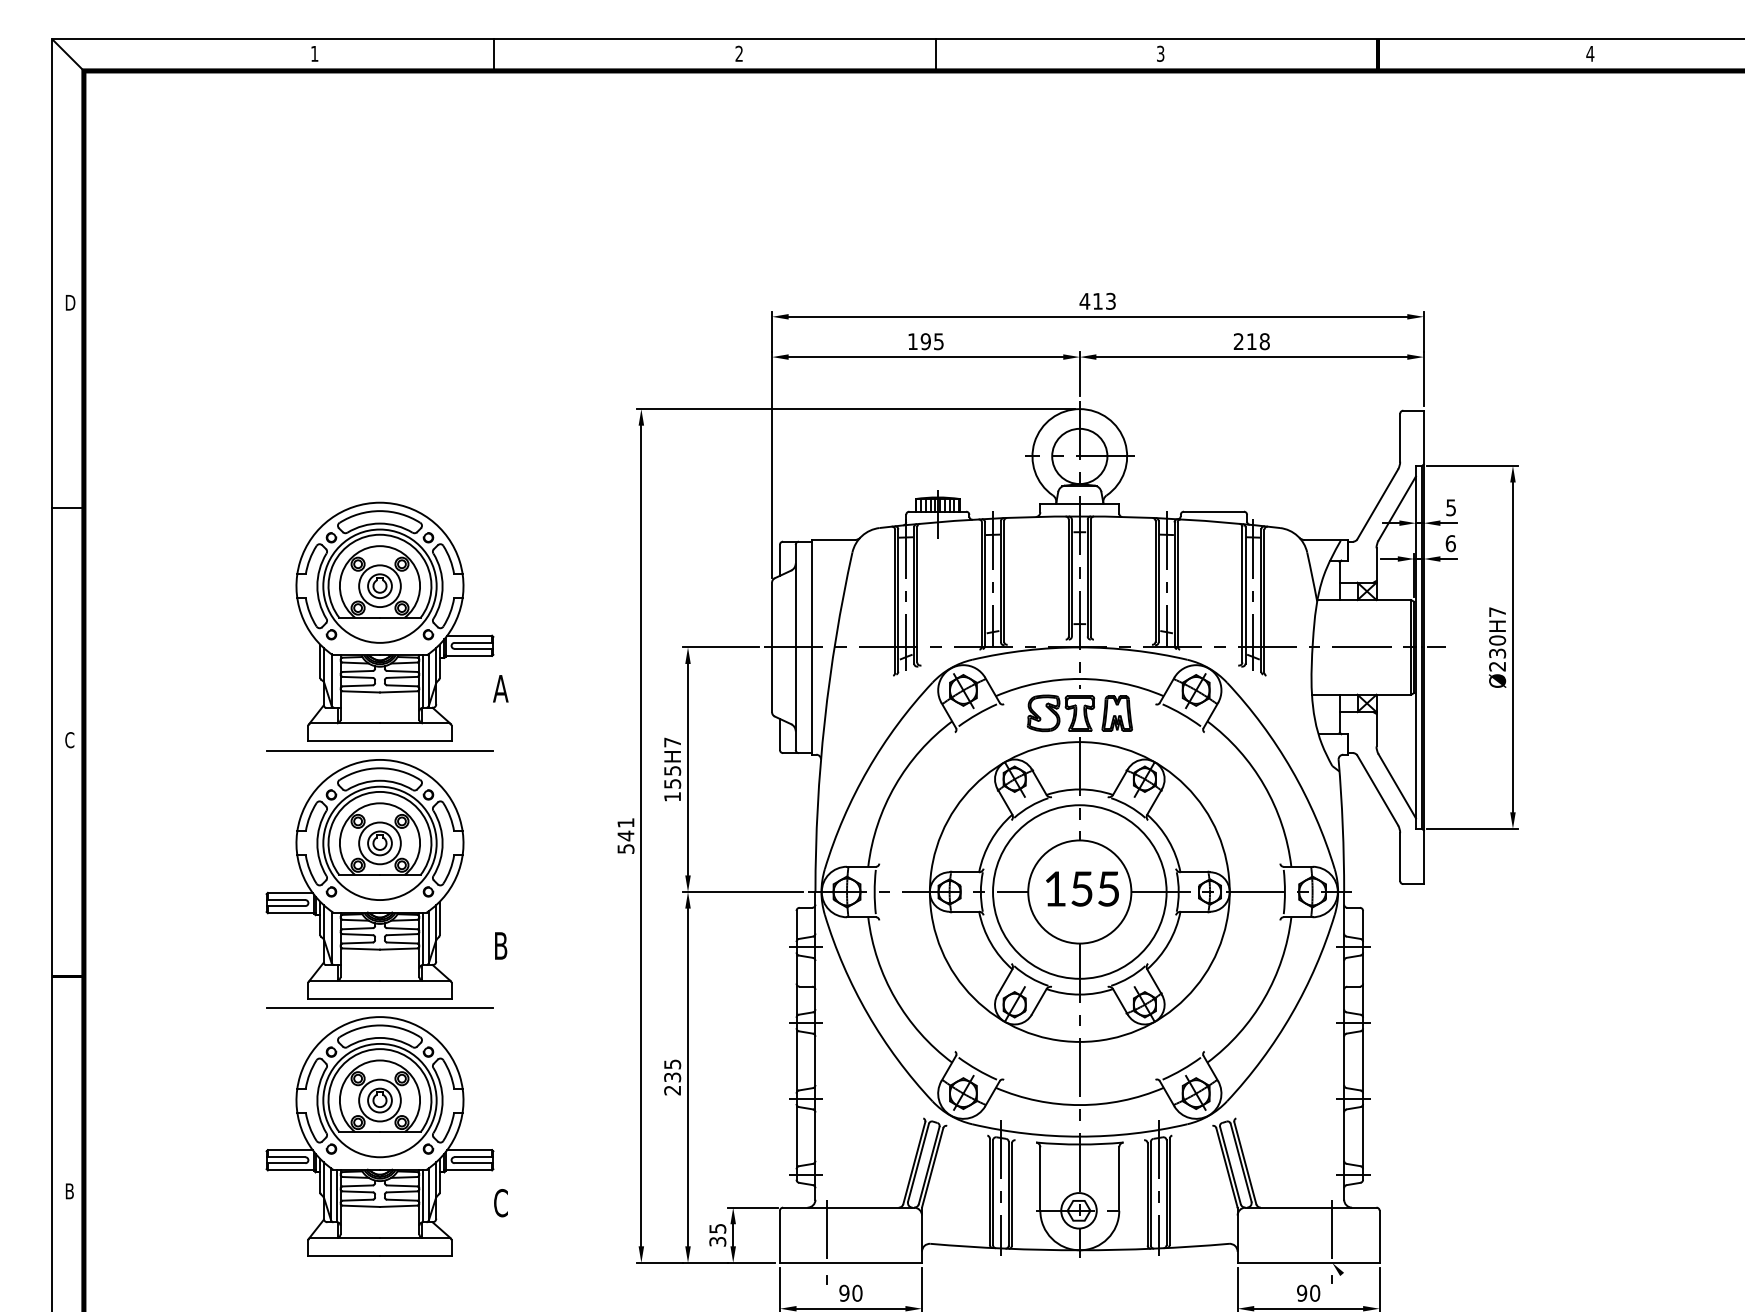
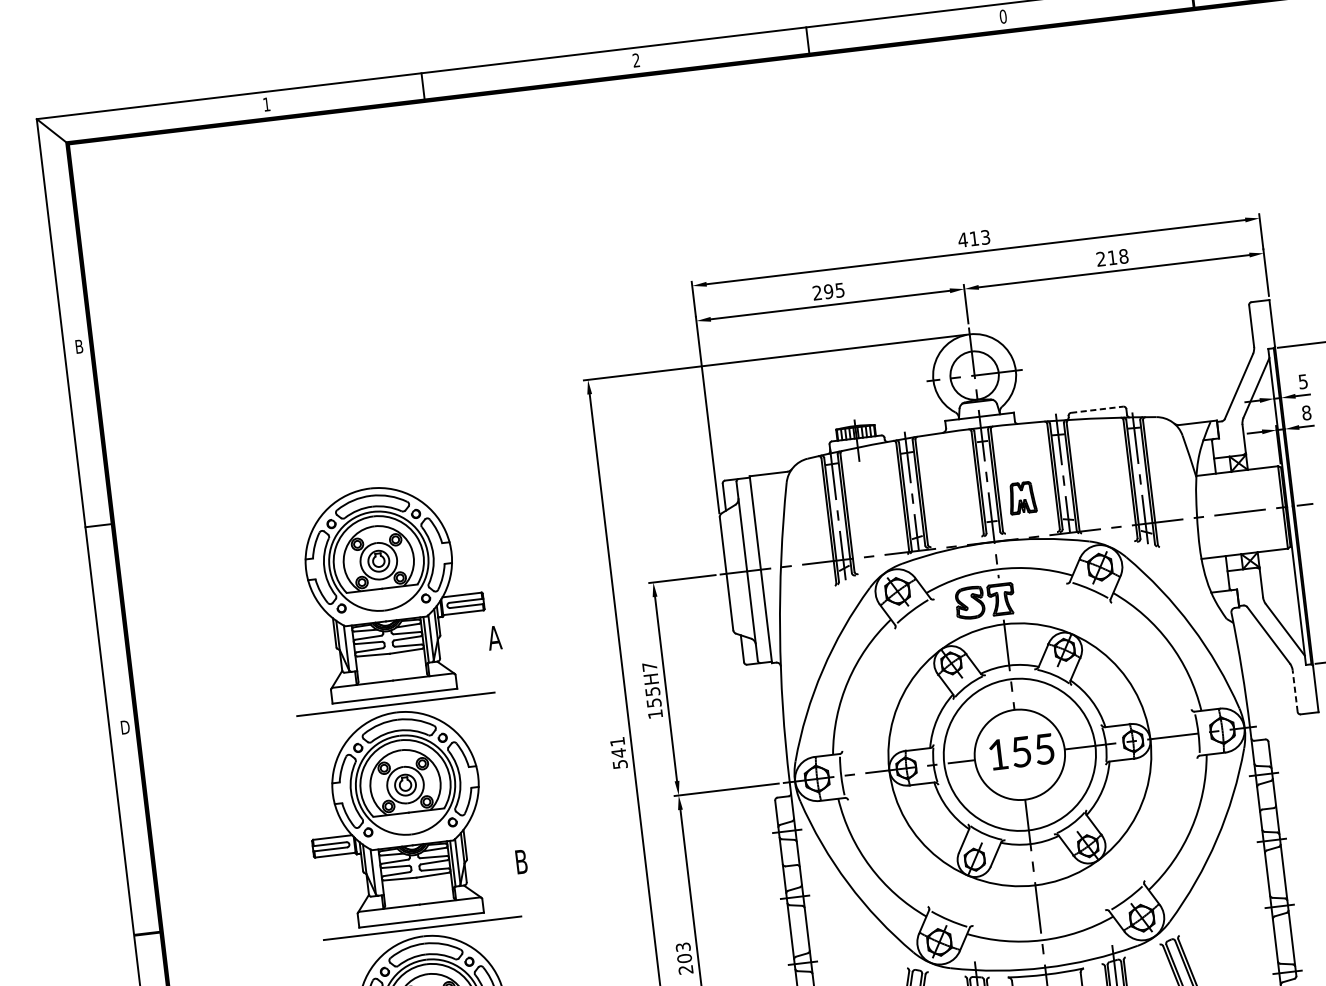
text: (1160, 53) -> (1003, 16), 3 -> 0
text: (71, 303) -> (80, 347), D -> B
text: (912, 341) -> (817, 292), 195 -> 295
line: (1213, 511) -> (1096, 409), solid -> dashed
text: (1450, 543) -> (1306, 412), 6 -> 8
part: (1116, 713) -> (1021, 498), moved
text: (70, 740) -> (125, 727), C -> D
line: (1400, 857) -> (1295, 691), solid -> dashed
text: (672, 1070) -> (683, 952), 235 -> 203

